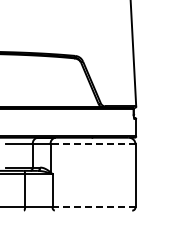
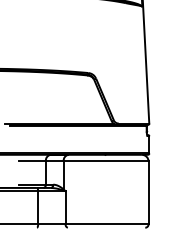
line: (92, 144) -> (105, 161), dashed -> solid
line: (93, 207) -> (106, 224), dashed -> solid

